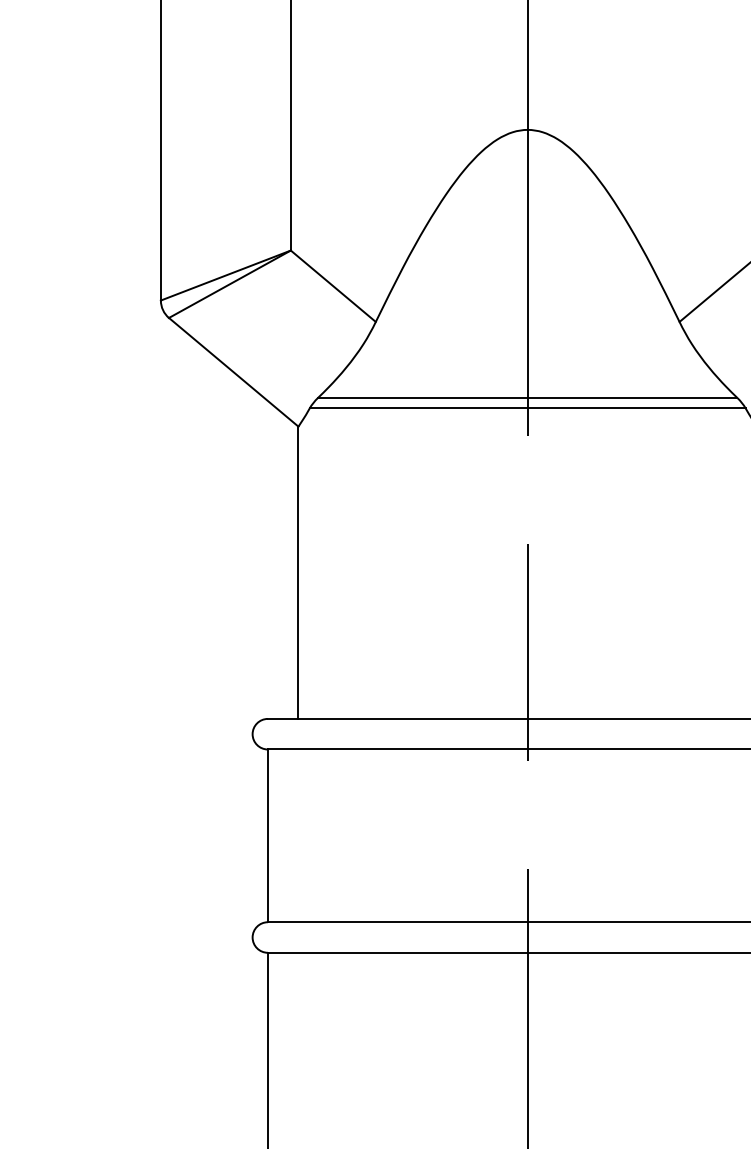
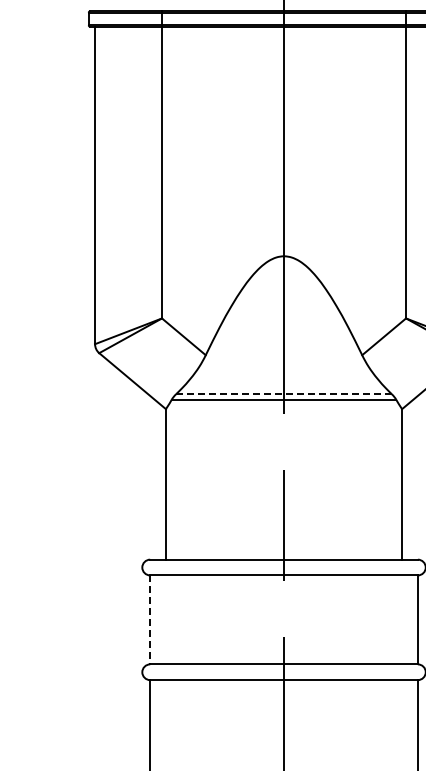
line: (526, 398) -> (283, 394), solid -> dashed
line: (268, 837) -> (150, 620), solid -> dashed

